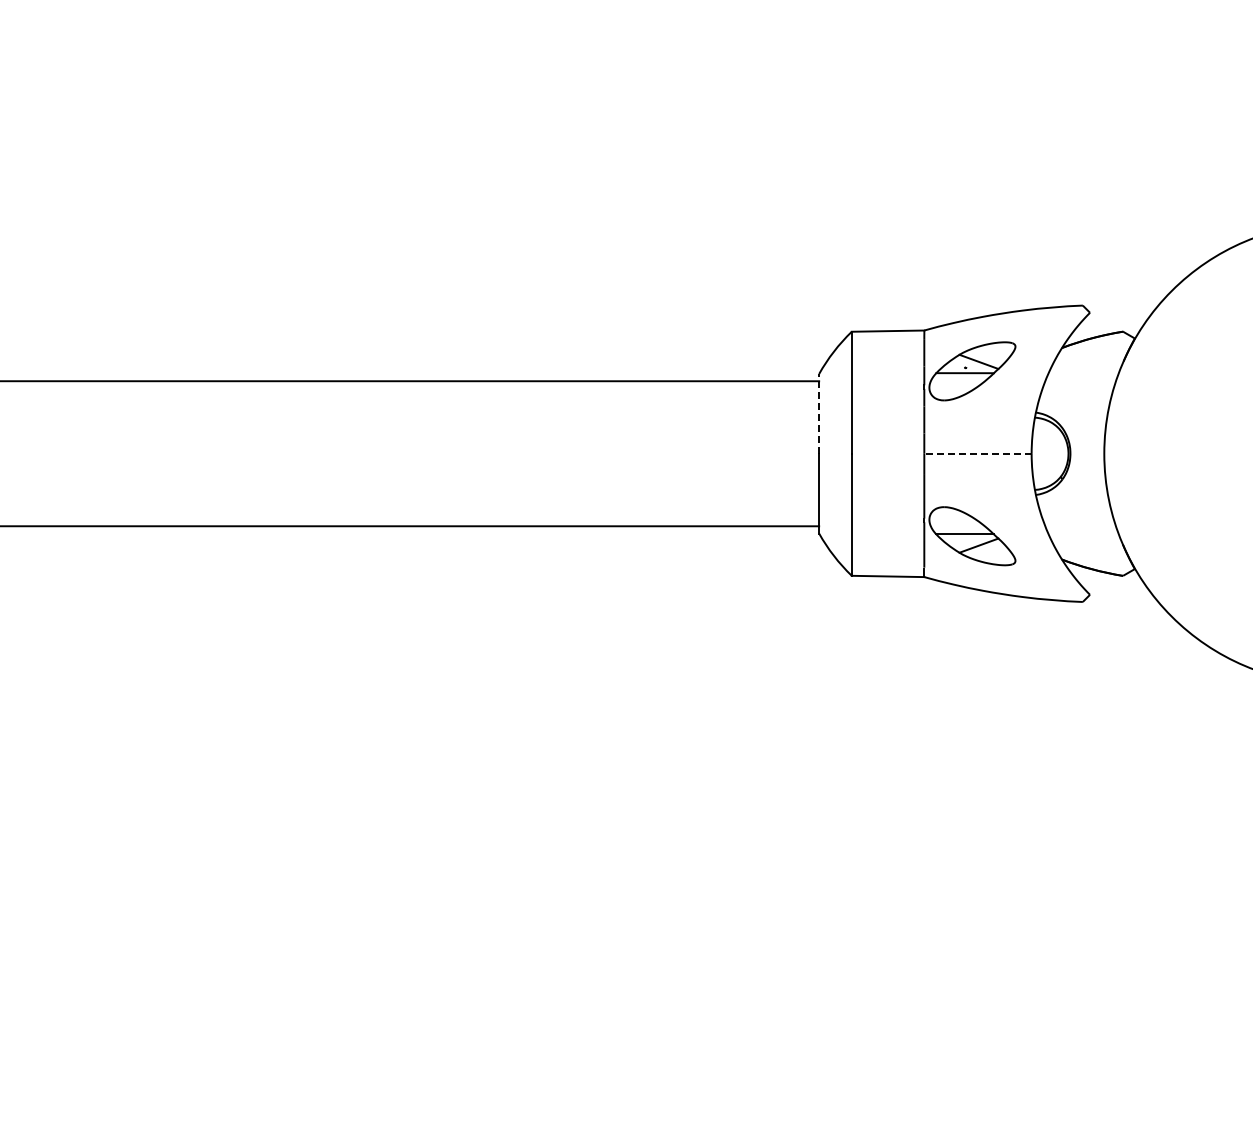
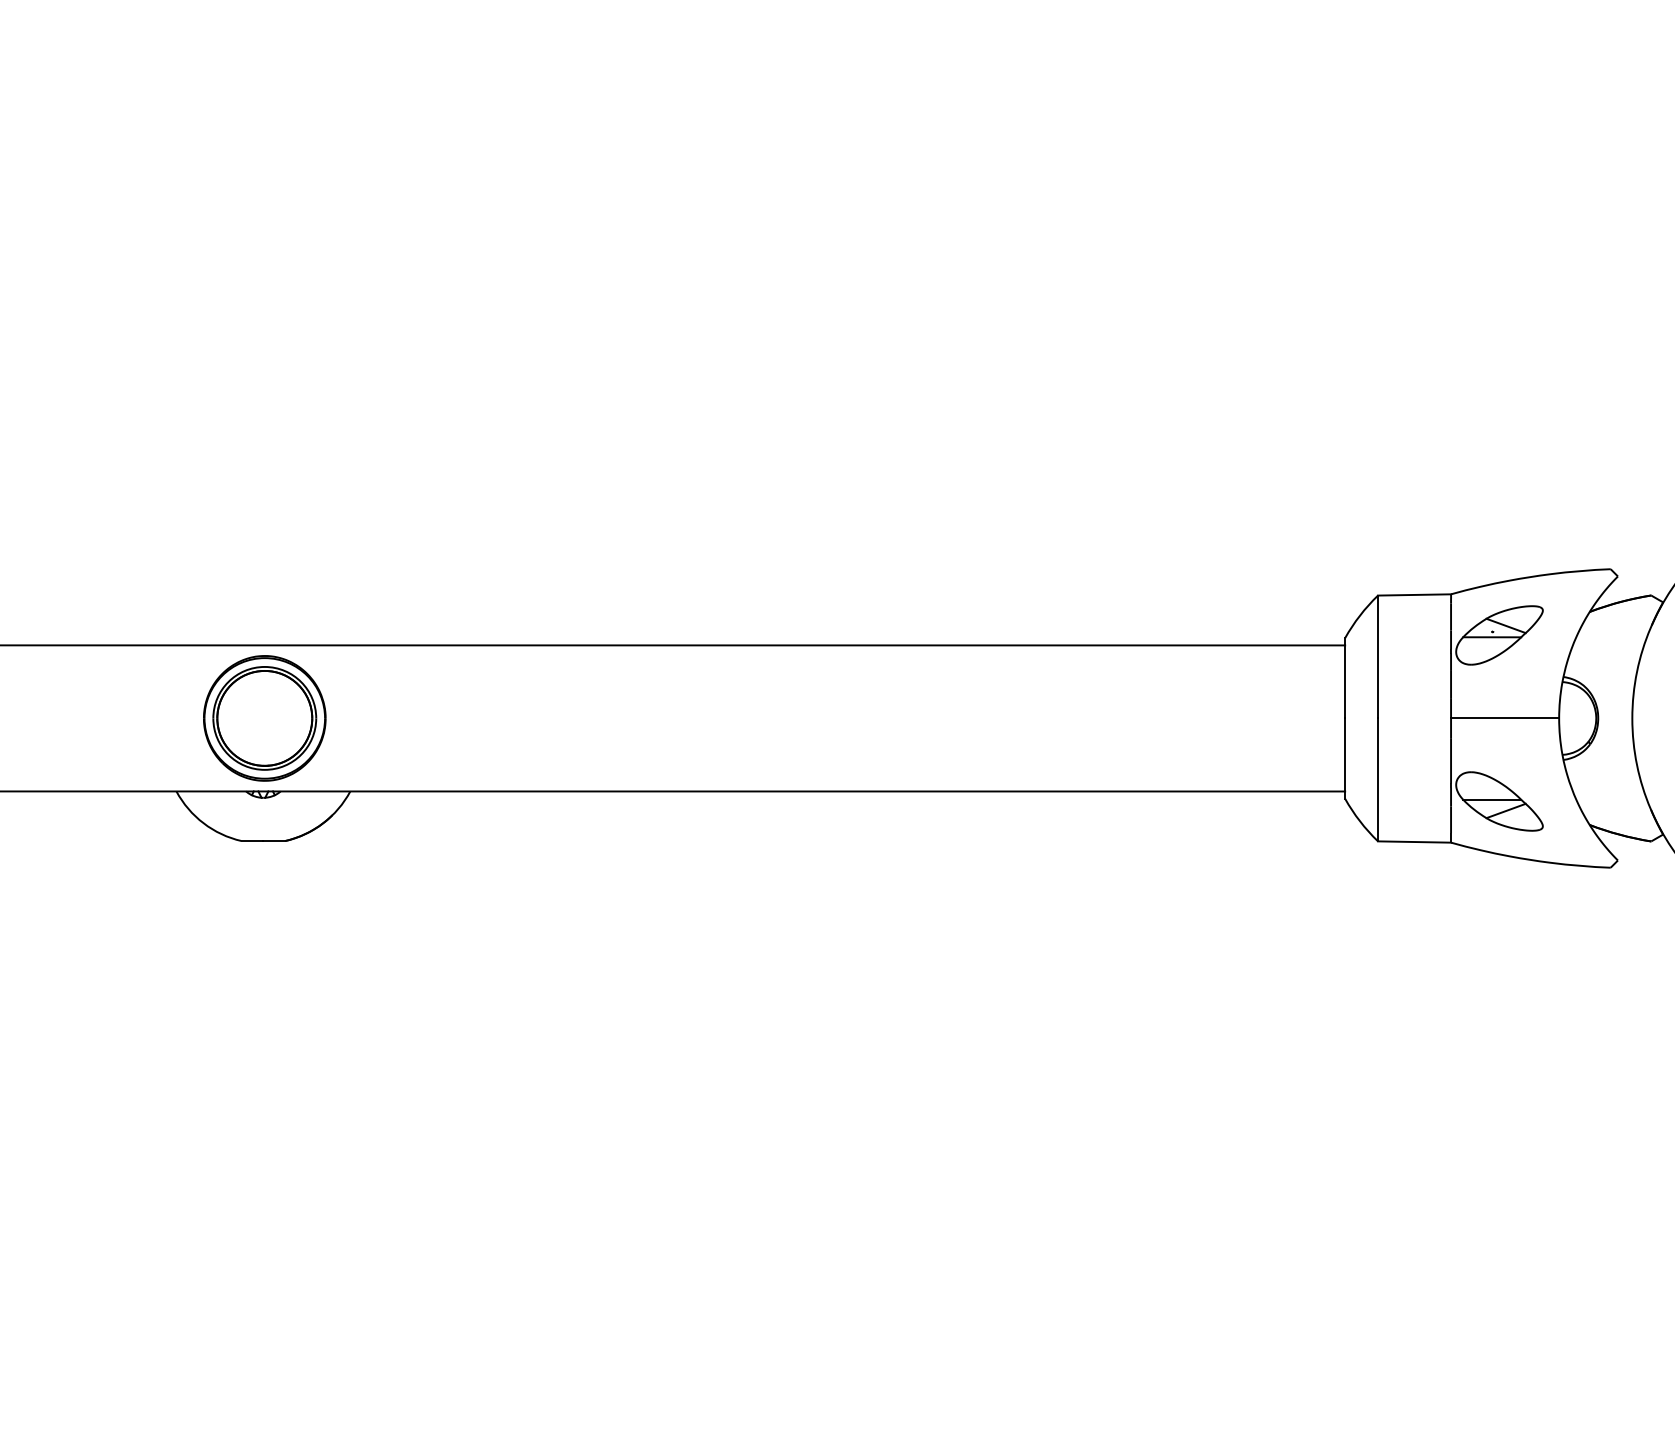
line: (819, 413) -> (1345, 677), dashed -> solid
line: (977, 453) -> (1504, 718), dashed -> solid

